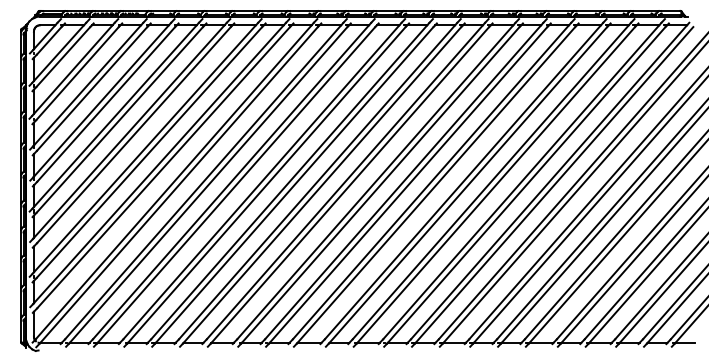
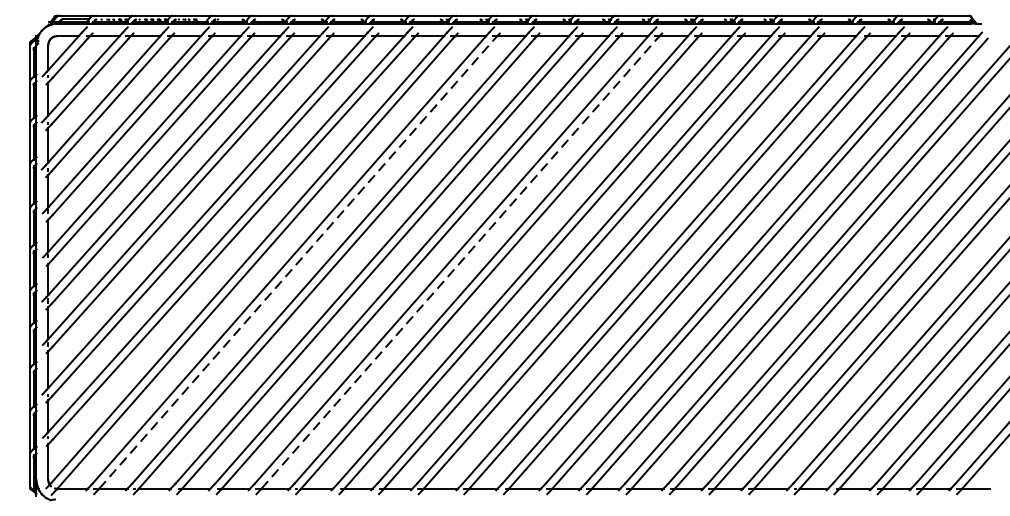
line: (208, 184) -> (296, 262), solid -> dashed
line: (322, 184) -> (459, 262), solid -> dashed

